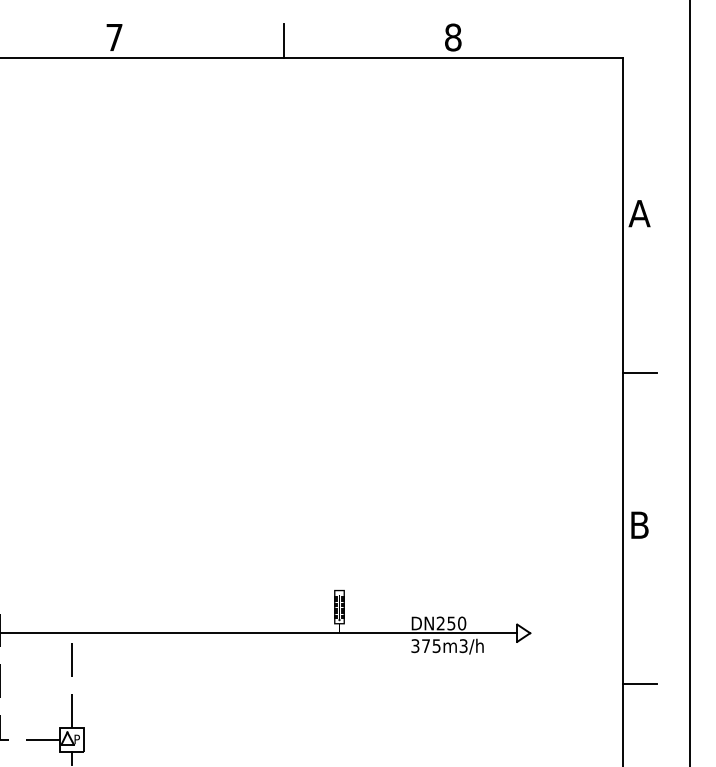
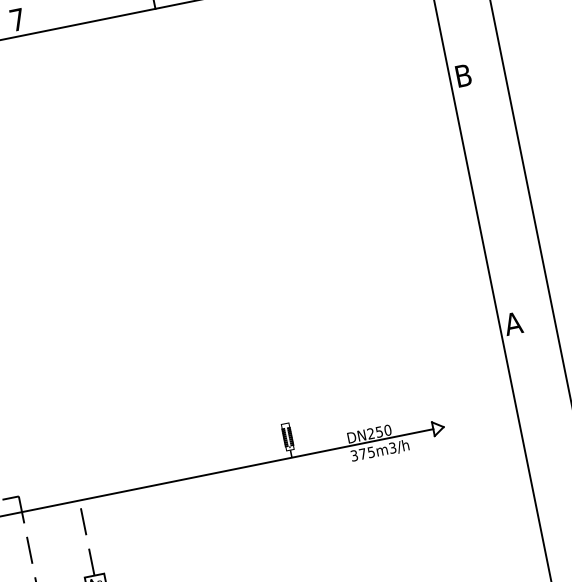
text: (639, 213) -> (463, 75), A -> B
line: (639, 372) -> (488, 202), removed
text: (639, 524) -> (513, 323), B -> A
line: (639, 684) -> (538, 450), removed

